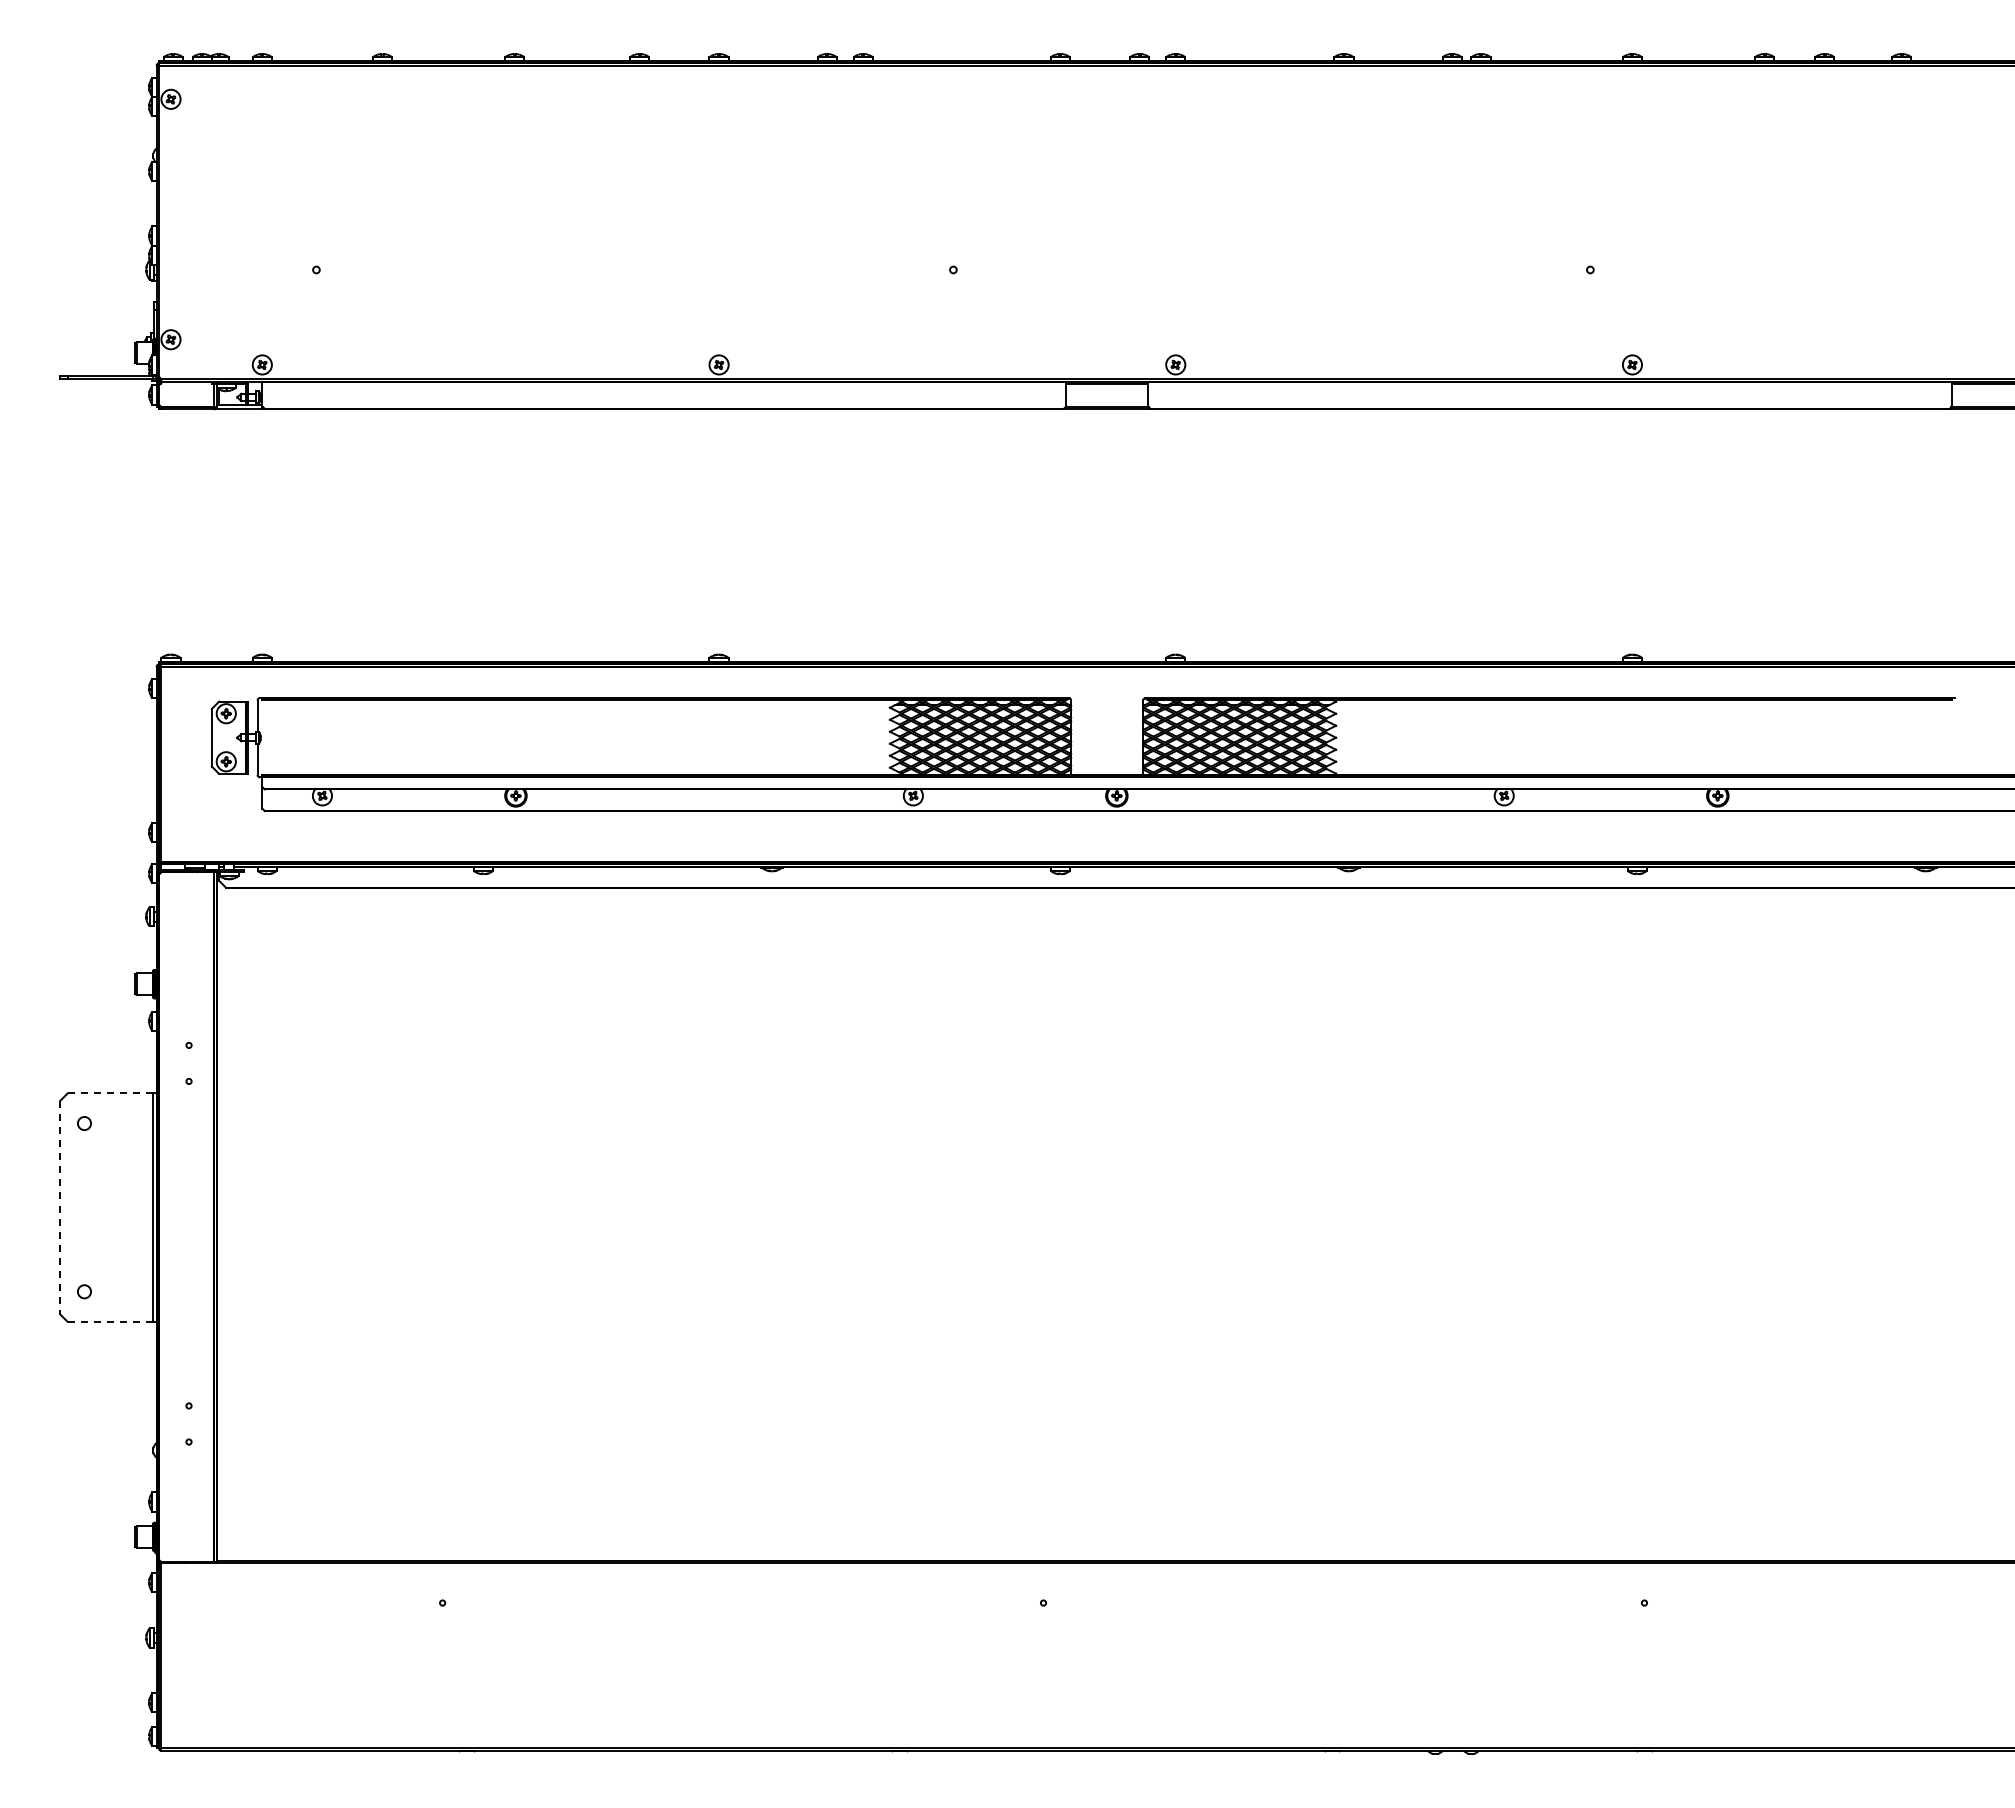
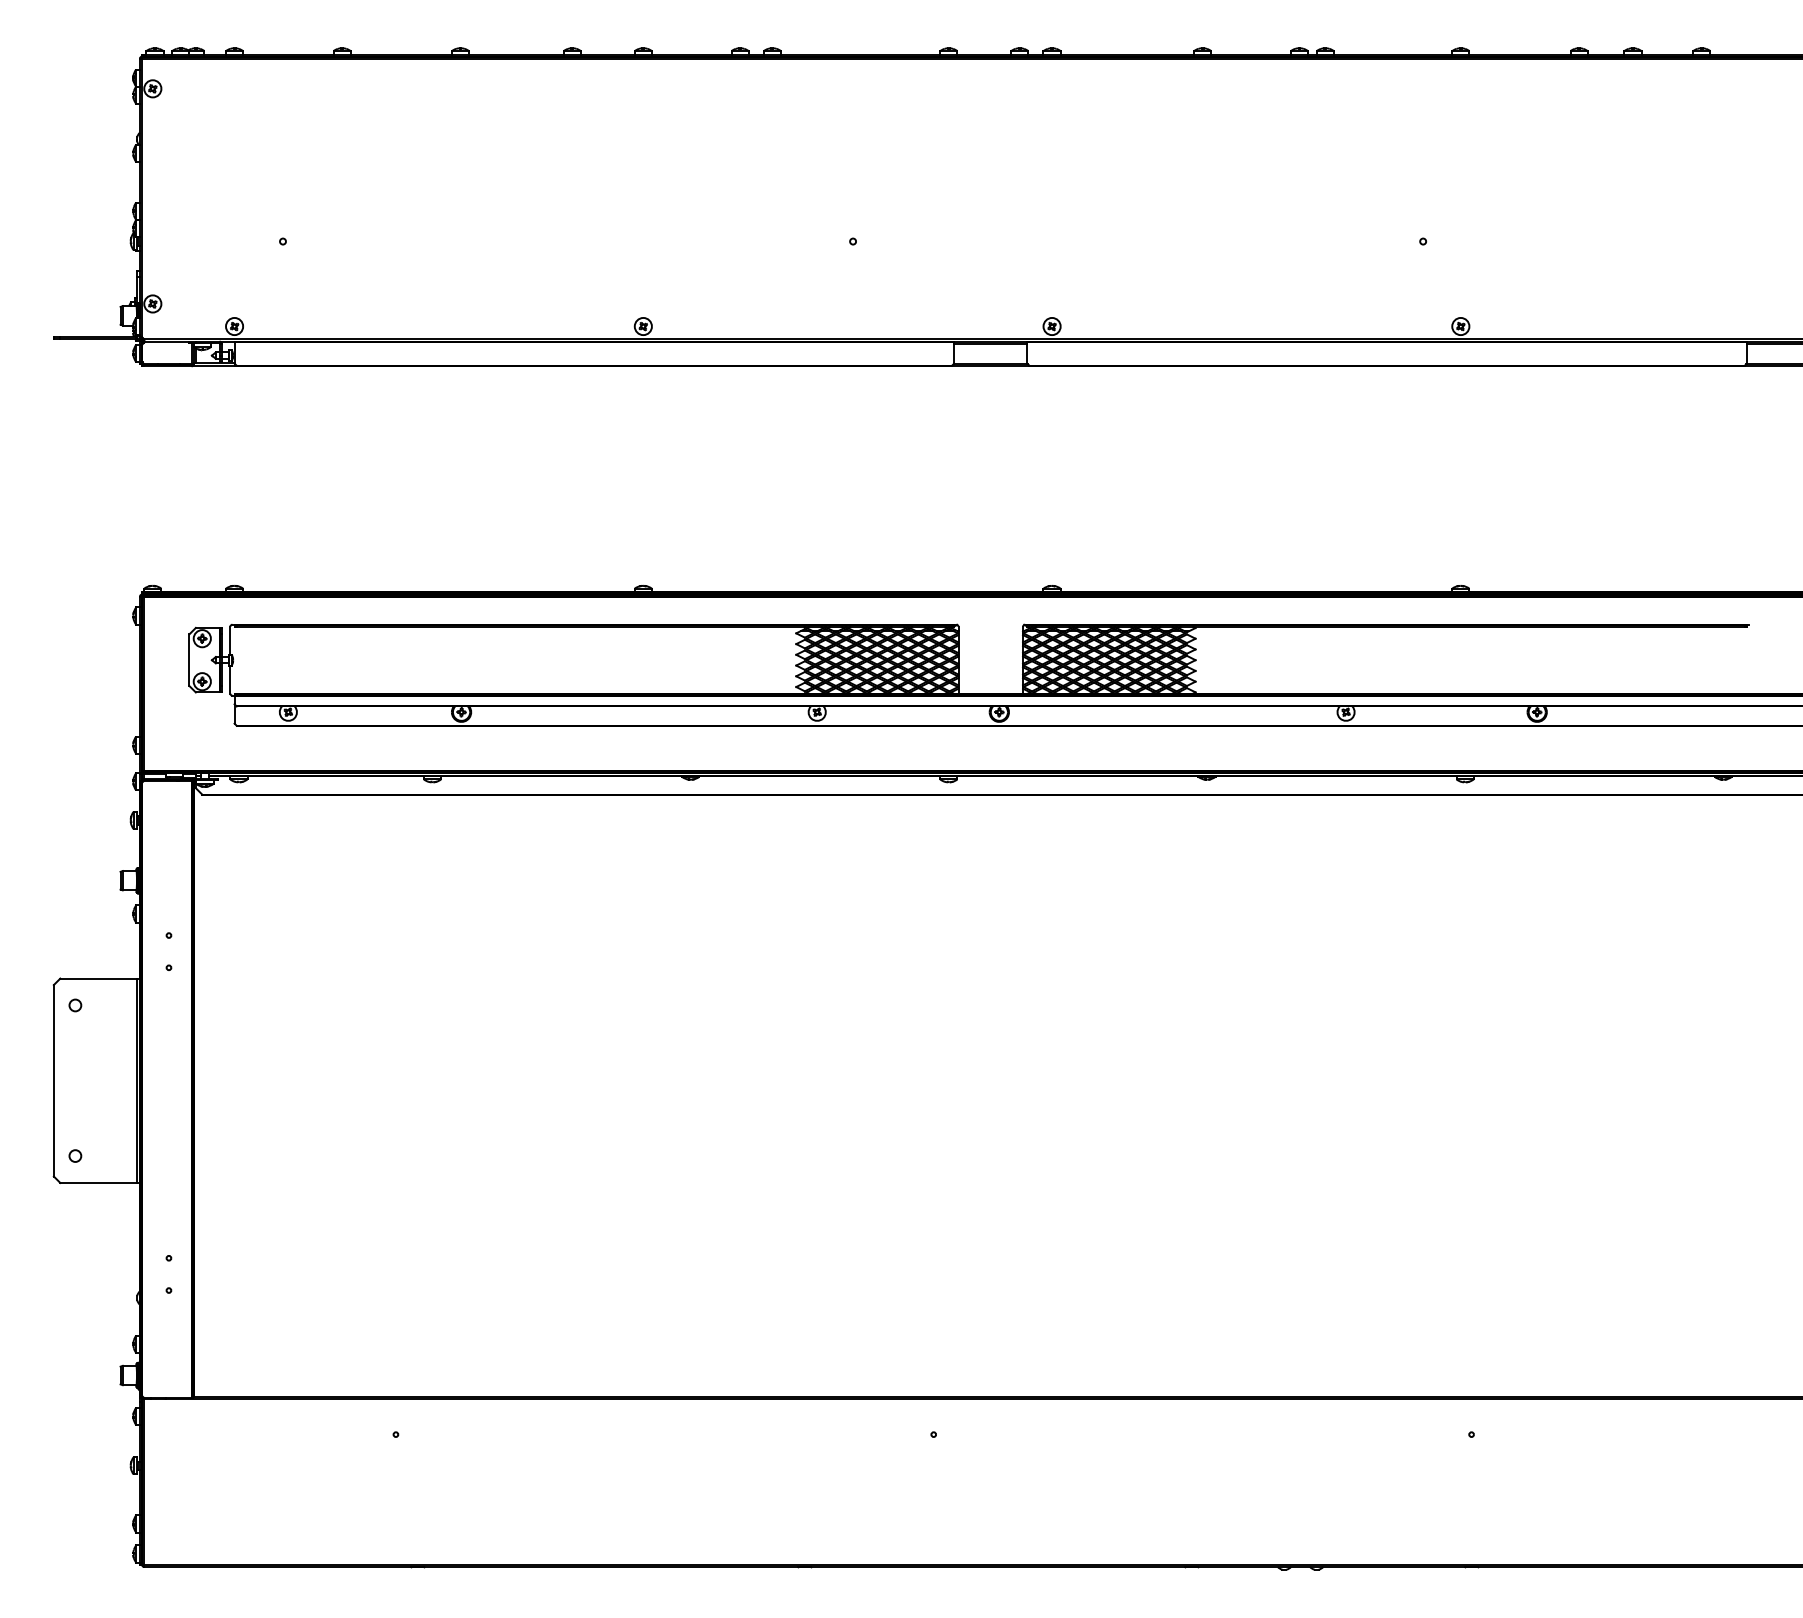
line: (110, 1093) -> (98, 978), dashed -> solid
line: (60, 1207) -> (53, 1080), dashed -> solid
line: (110, 1321) -> (98, 1182), dashed -> solid

